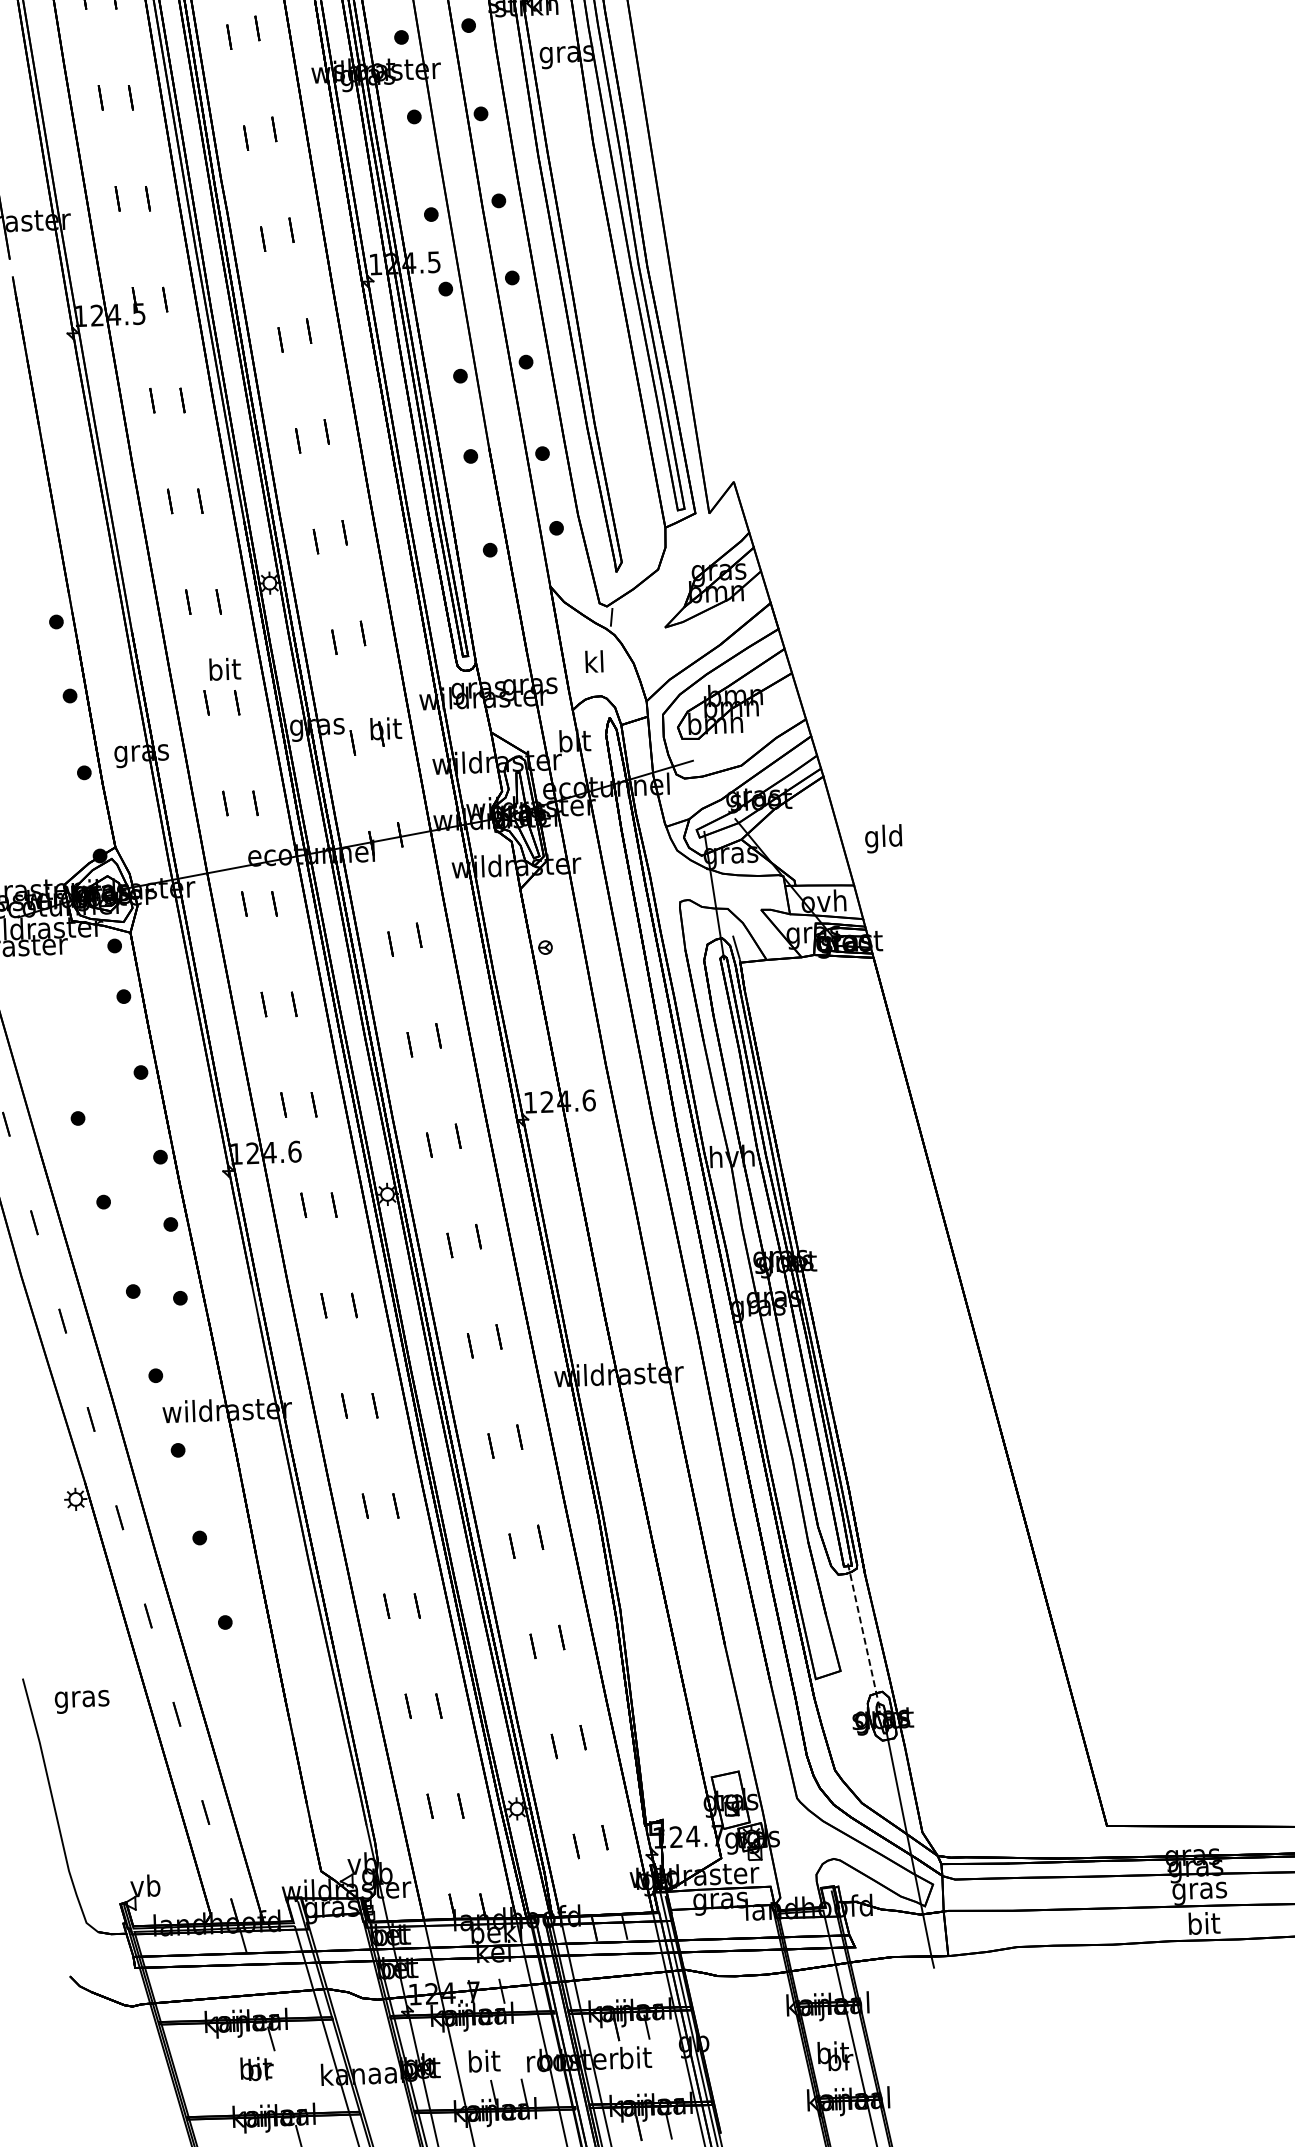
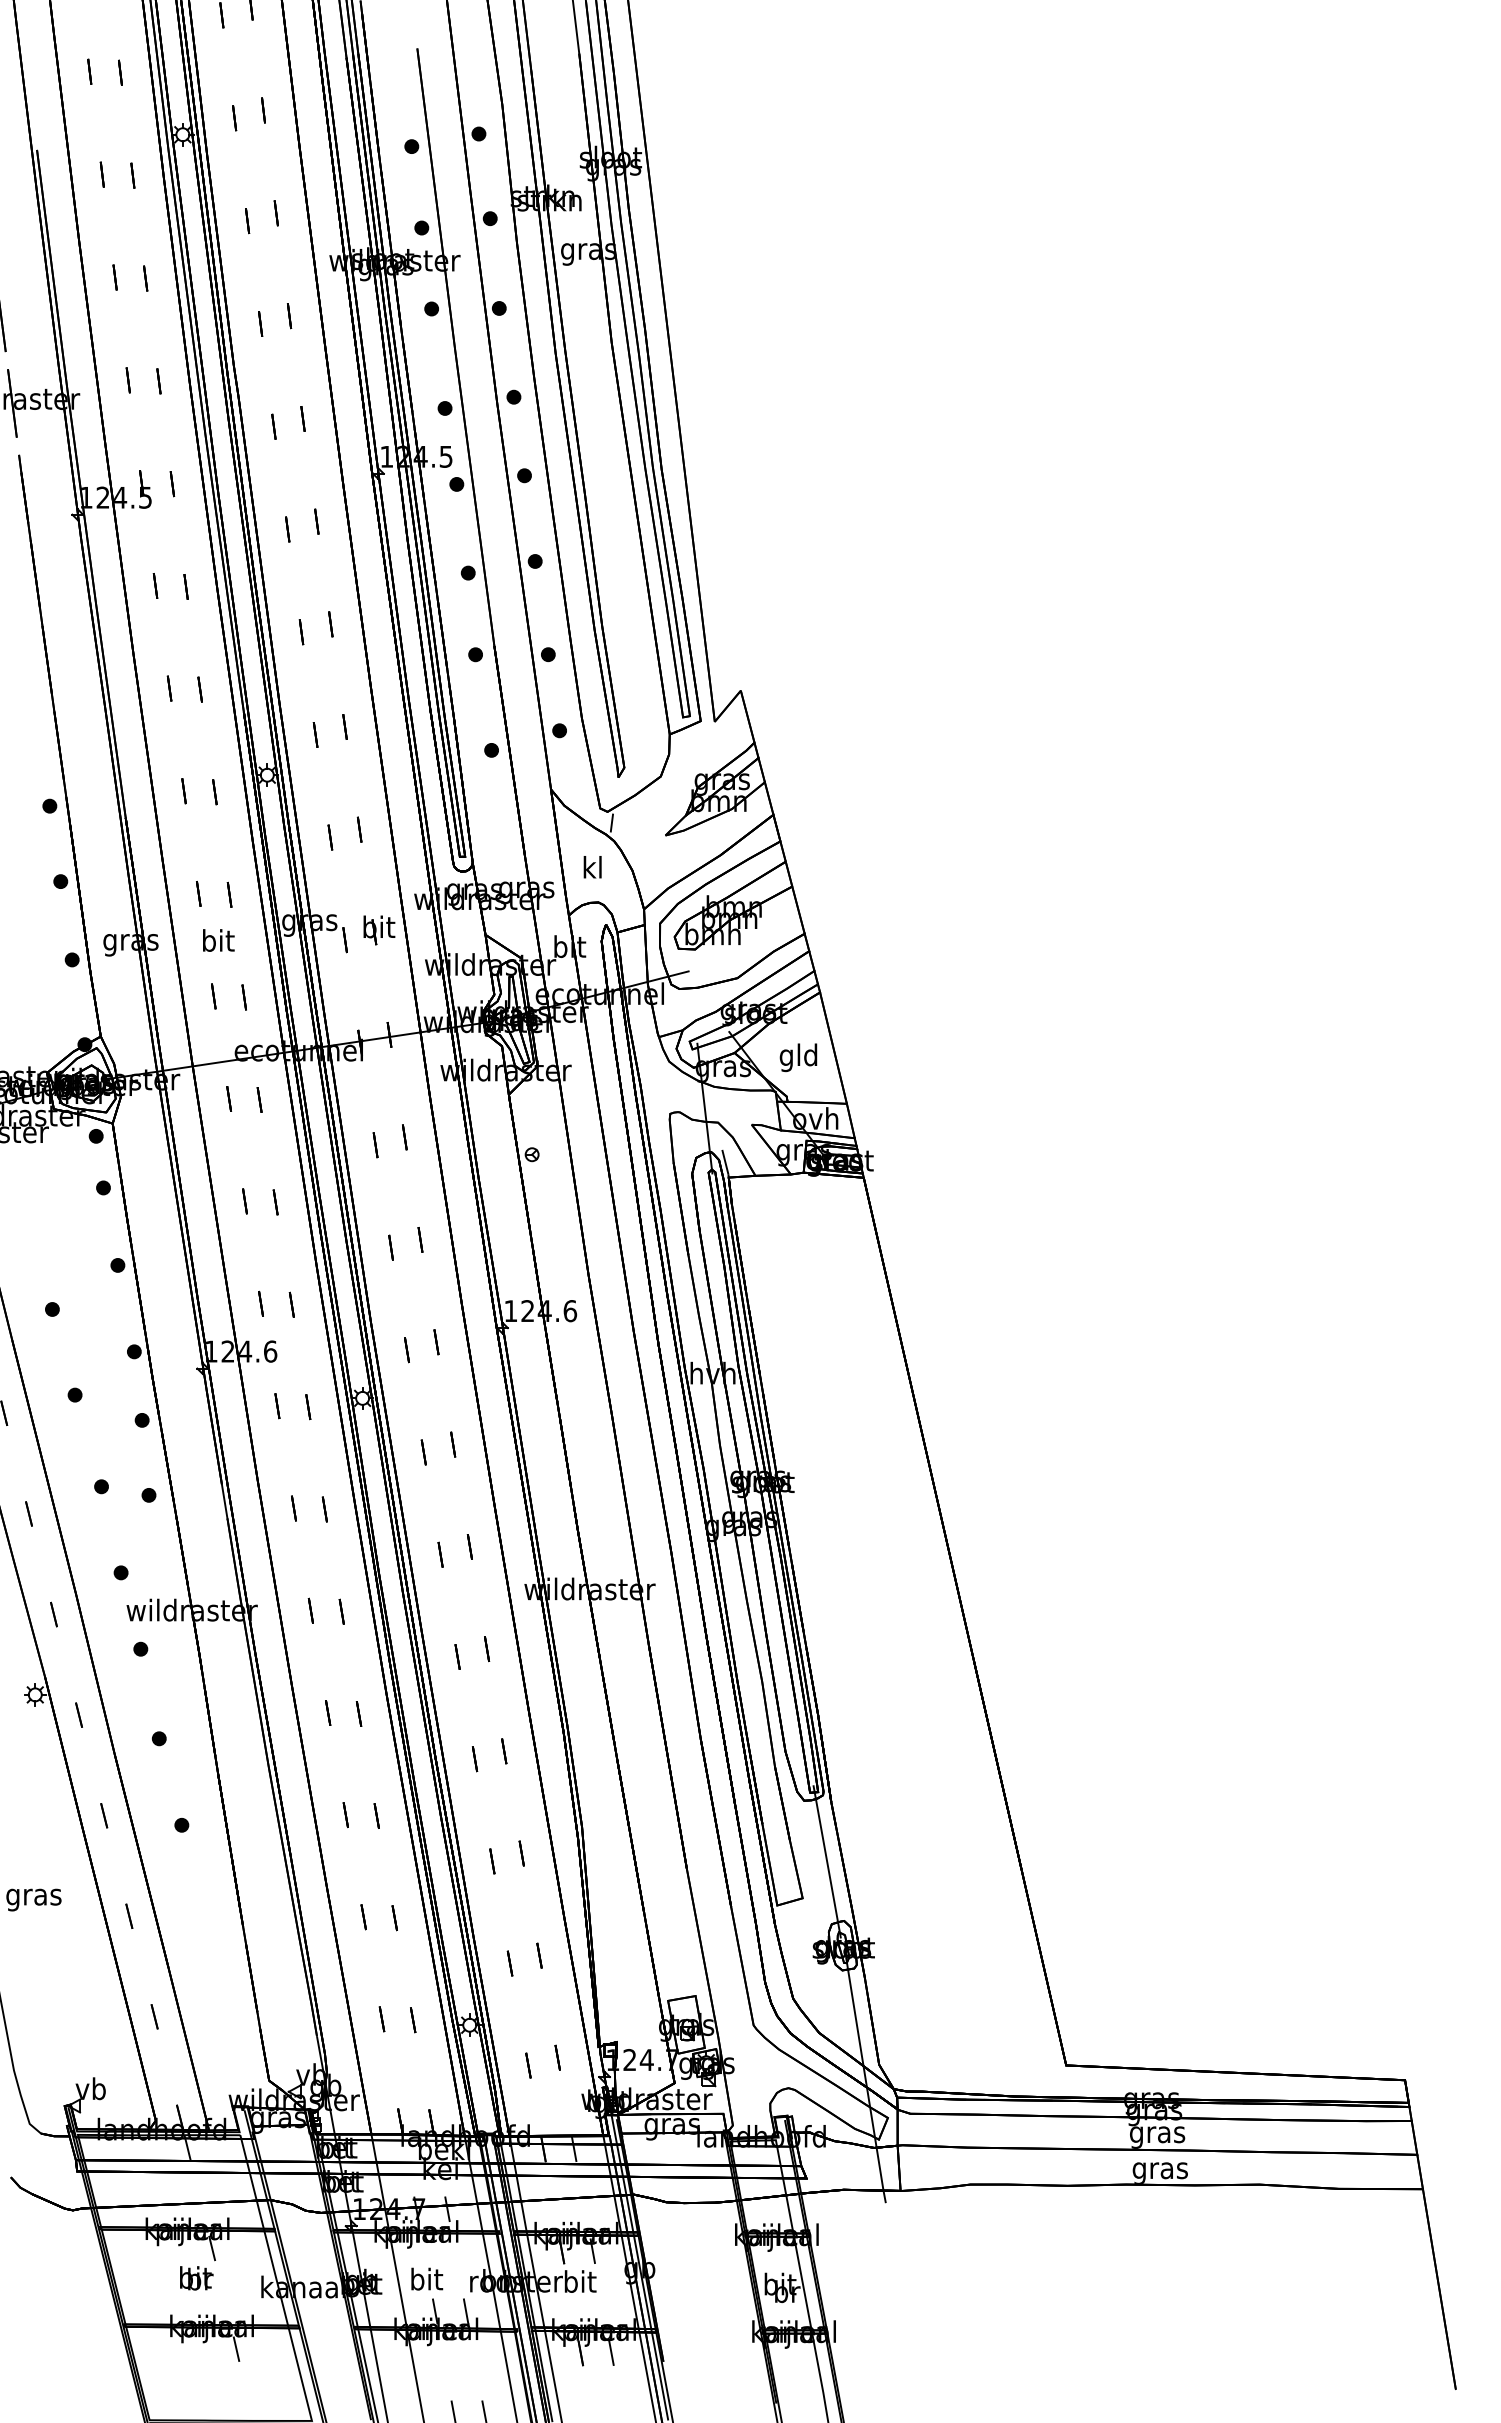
text: (224, 669) -> (218, 940), moved
text: (883, 838) -> (798, 1057), moved
line: (863, 1633) -> (827, 1861), dashed -> solid
text: (1202, 1925) -> (1159, 2169), bit -> gras

